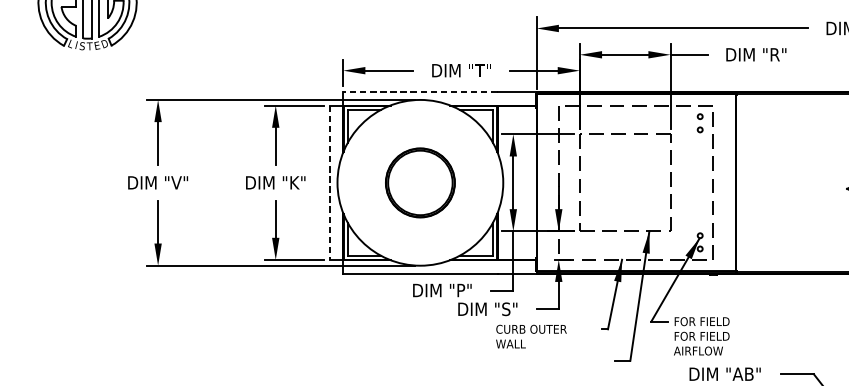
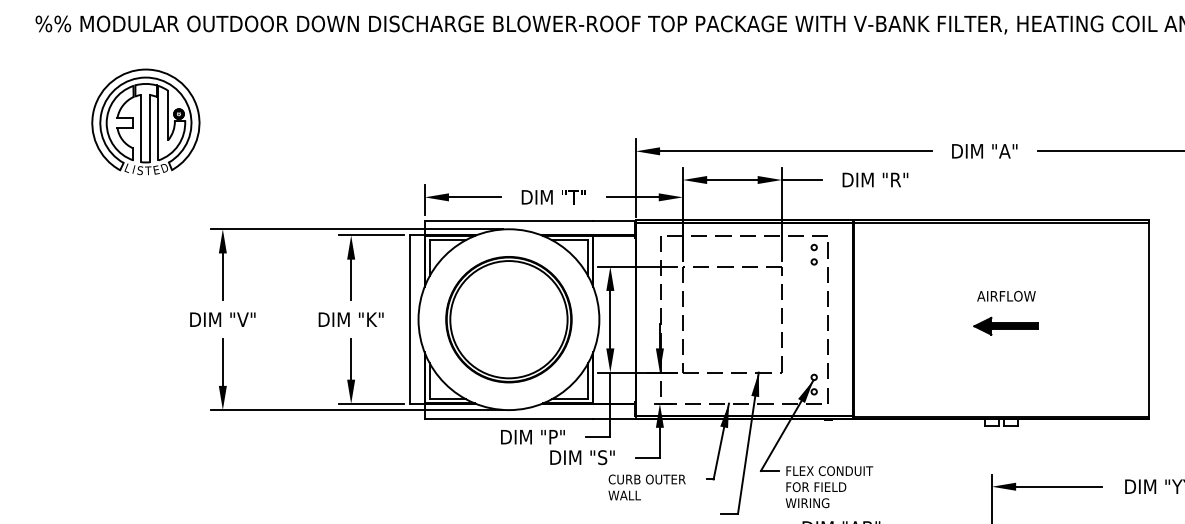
line: (419, 91) -> (508, 220), dashed -> solid
part: (419, 182) -> (508, 319), size x1.67
line: (329, 183) -> (409, 320), dashed -> solid
text: (716, 321) -> (832, 470), FOR FIELD -> FLEX CONDUIT
text: (530, 336) -> (646, 487), moved
text: (698, 351) -> (812, 503), AIRFLOW -> WIRING

